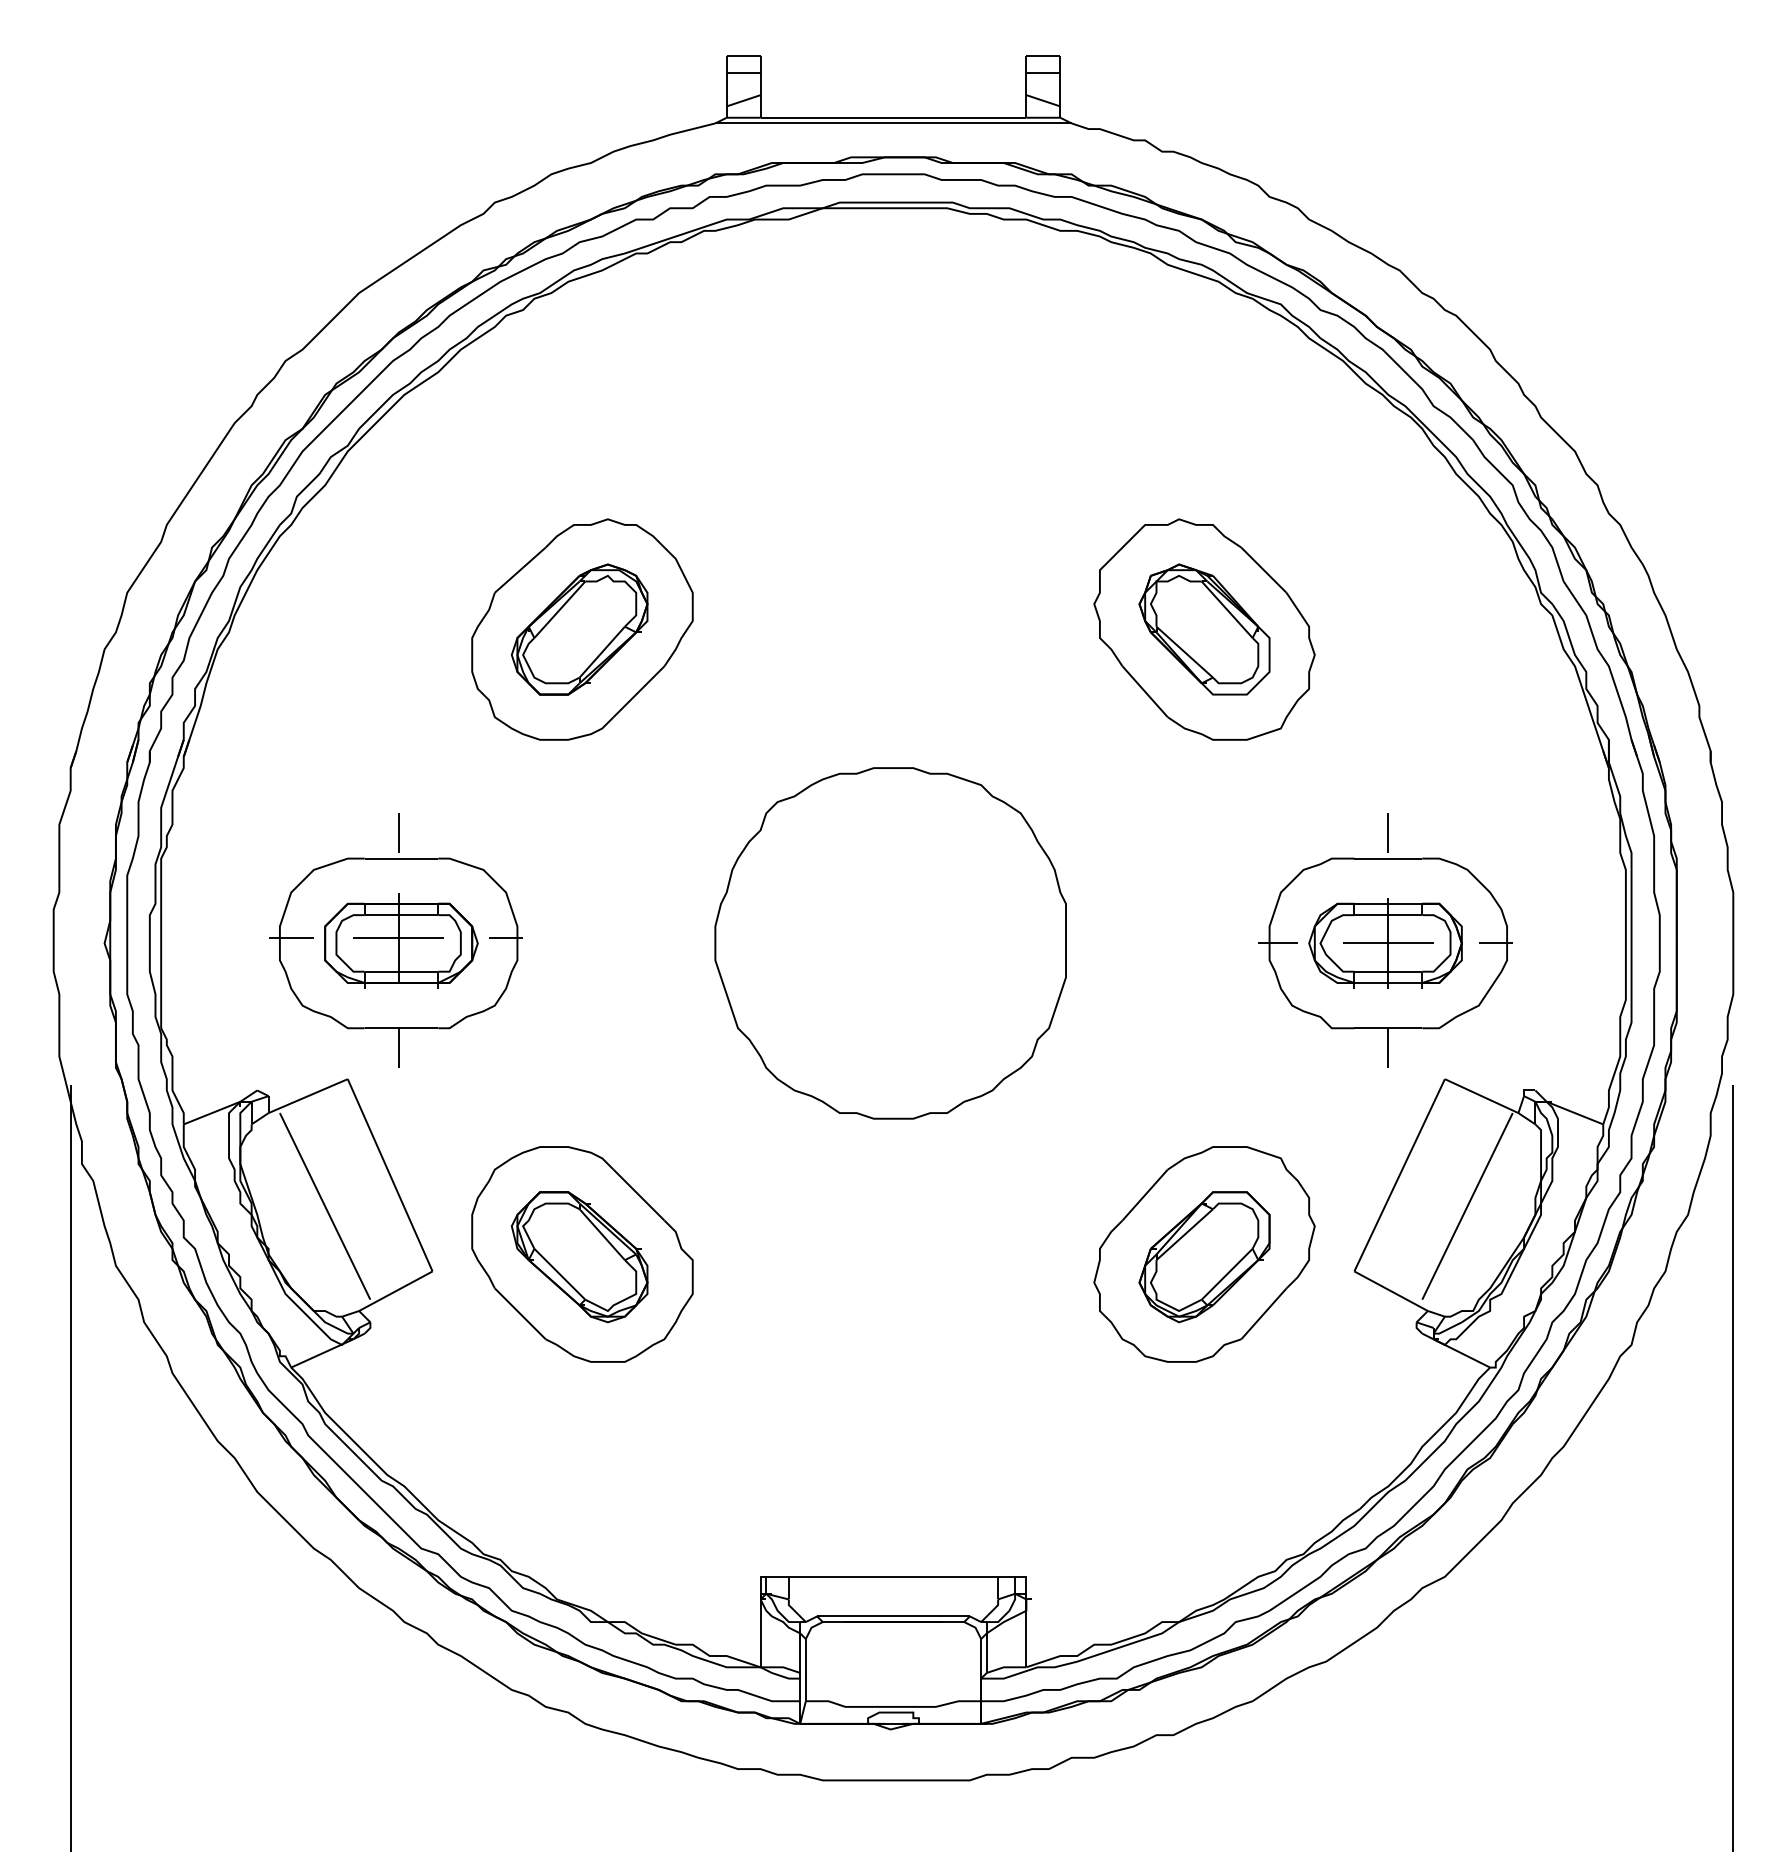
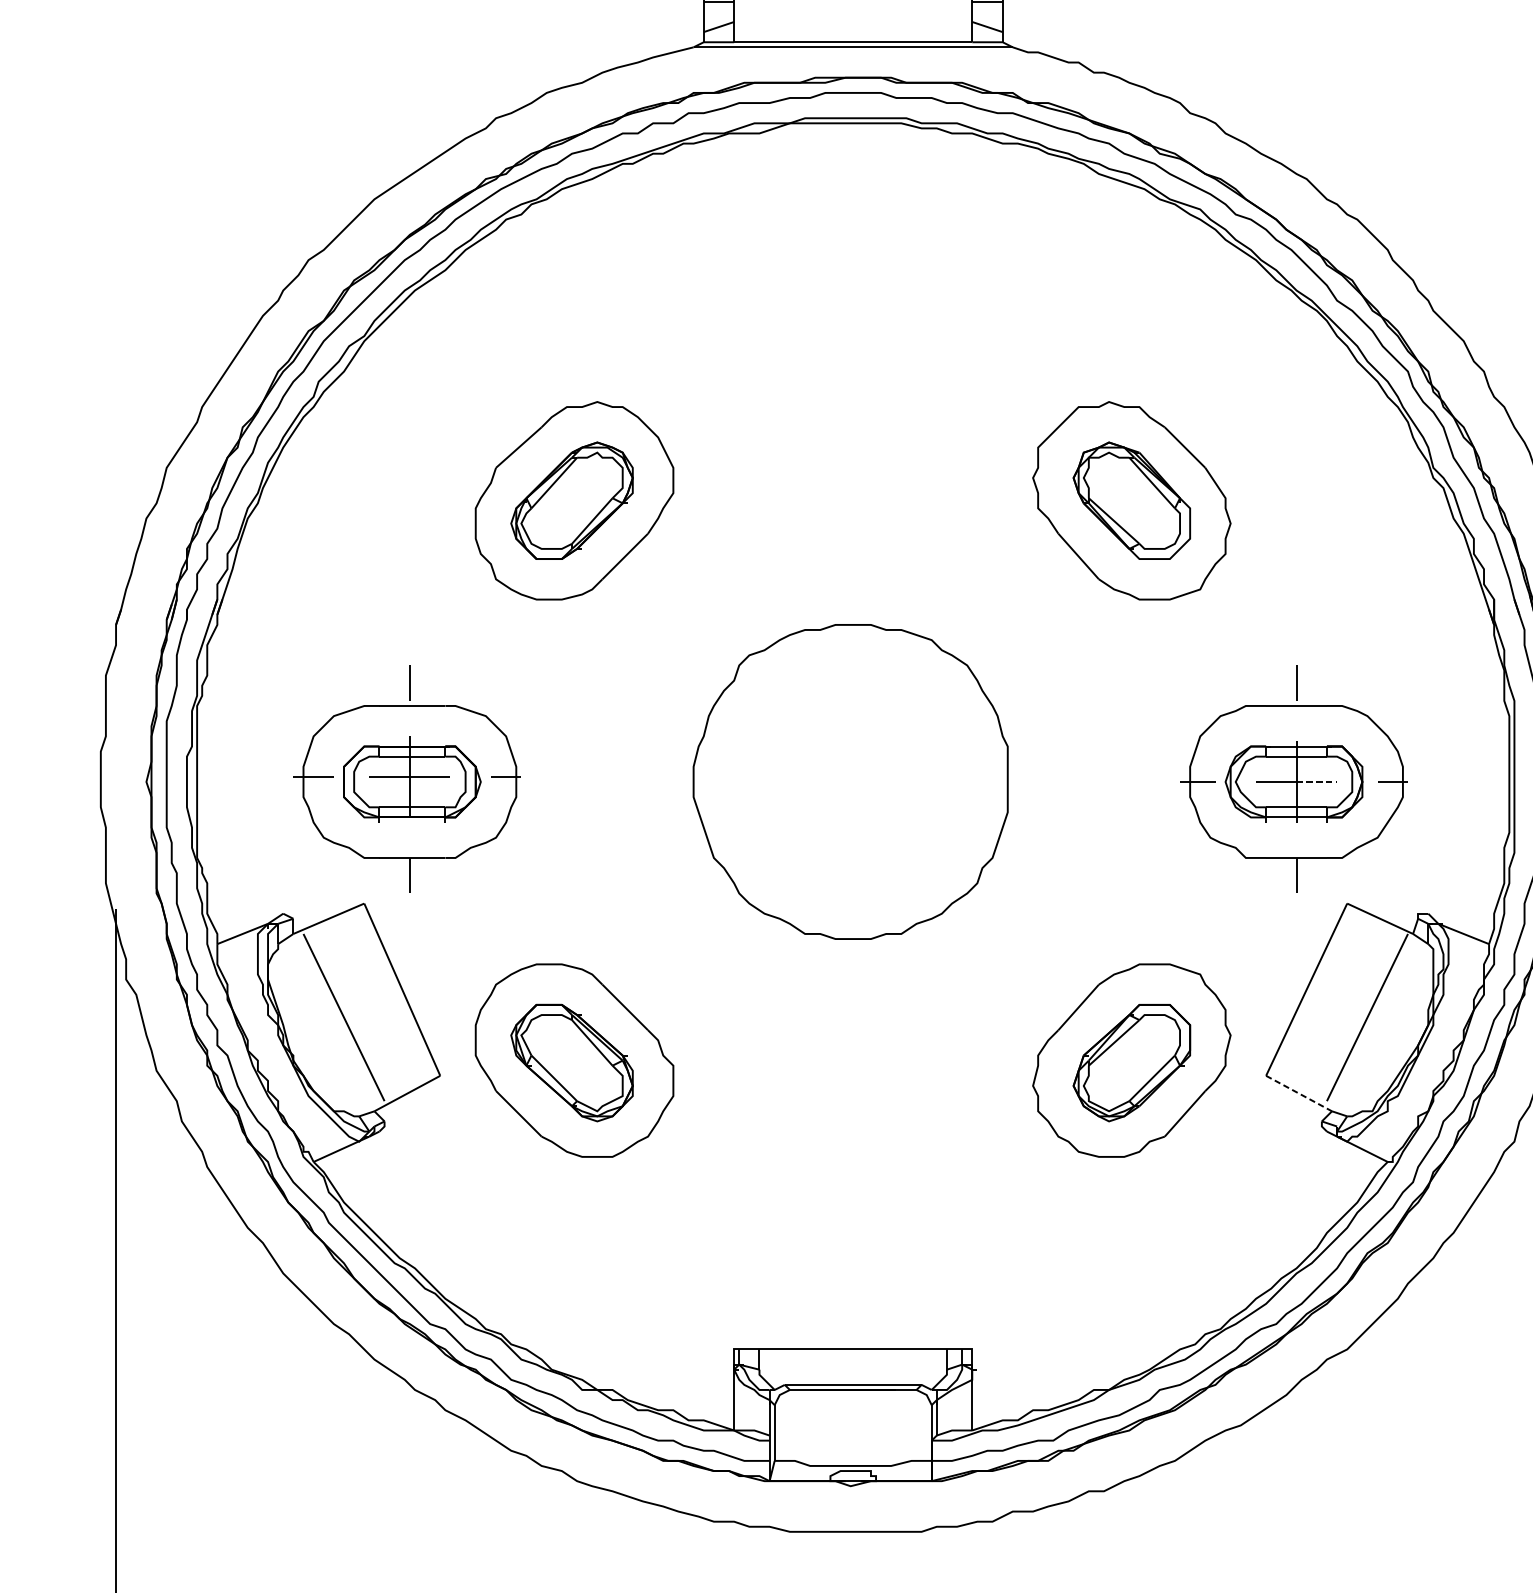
line: (1410, 943) -> (1316, 782), solid -> dashed
line: (1391, 1291) -> (1299, 1093), solid -> dashed

